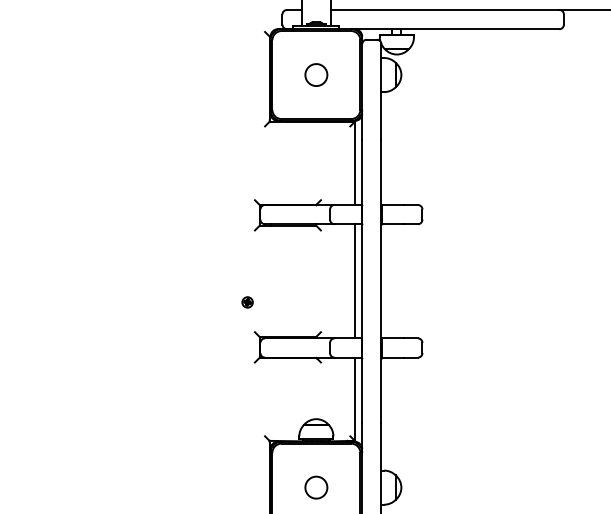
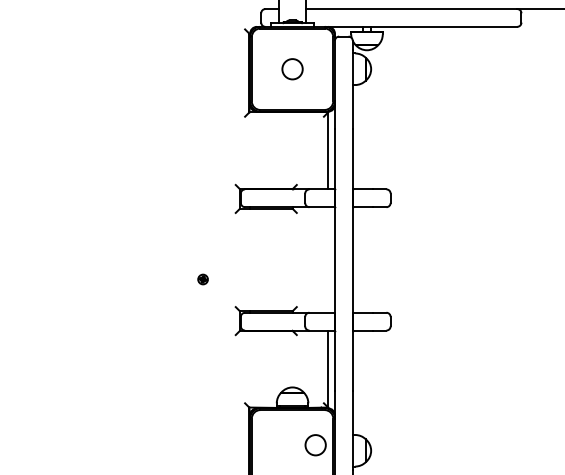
line: (354, 281) -> (327, 260), removed
part: (247, 302) -> (202, 279), moved
circle: (316, 487) -> (315, 445), moved

